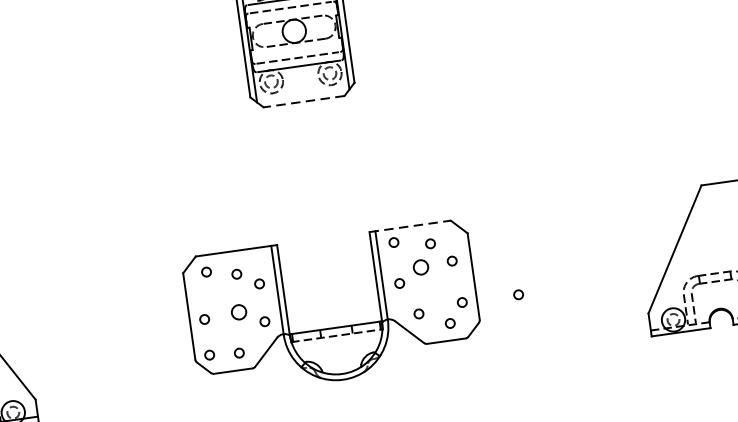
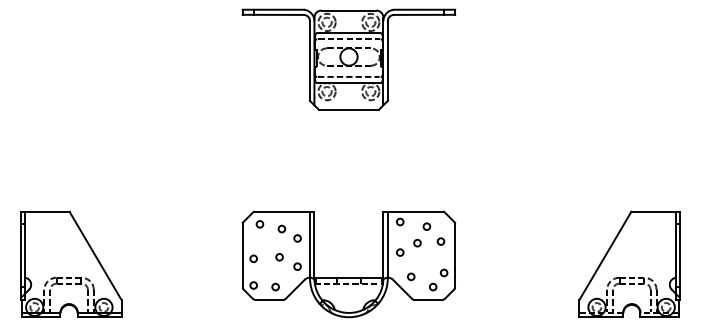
line: (303, 101) -> (348, 109), dashed -> solid
line: (411, 225) -> (414, 211), dashed -> solid
circle: (421, 268) -> (417, 243), size x0.62
circle: (518, 293) -> (486, 272), removed
circle: (238, 312) -> (279, 257), size x0.62

